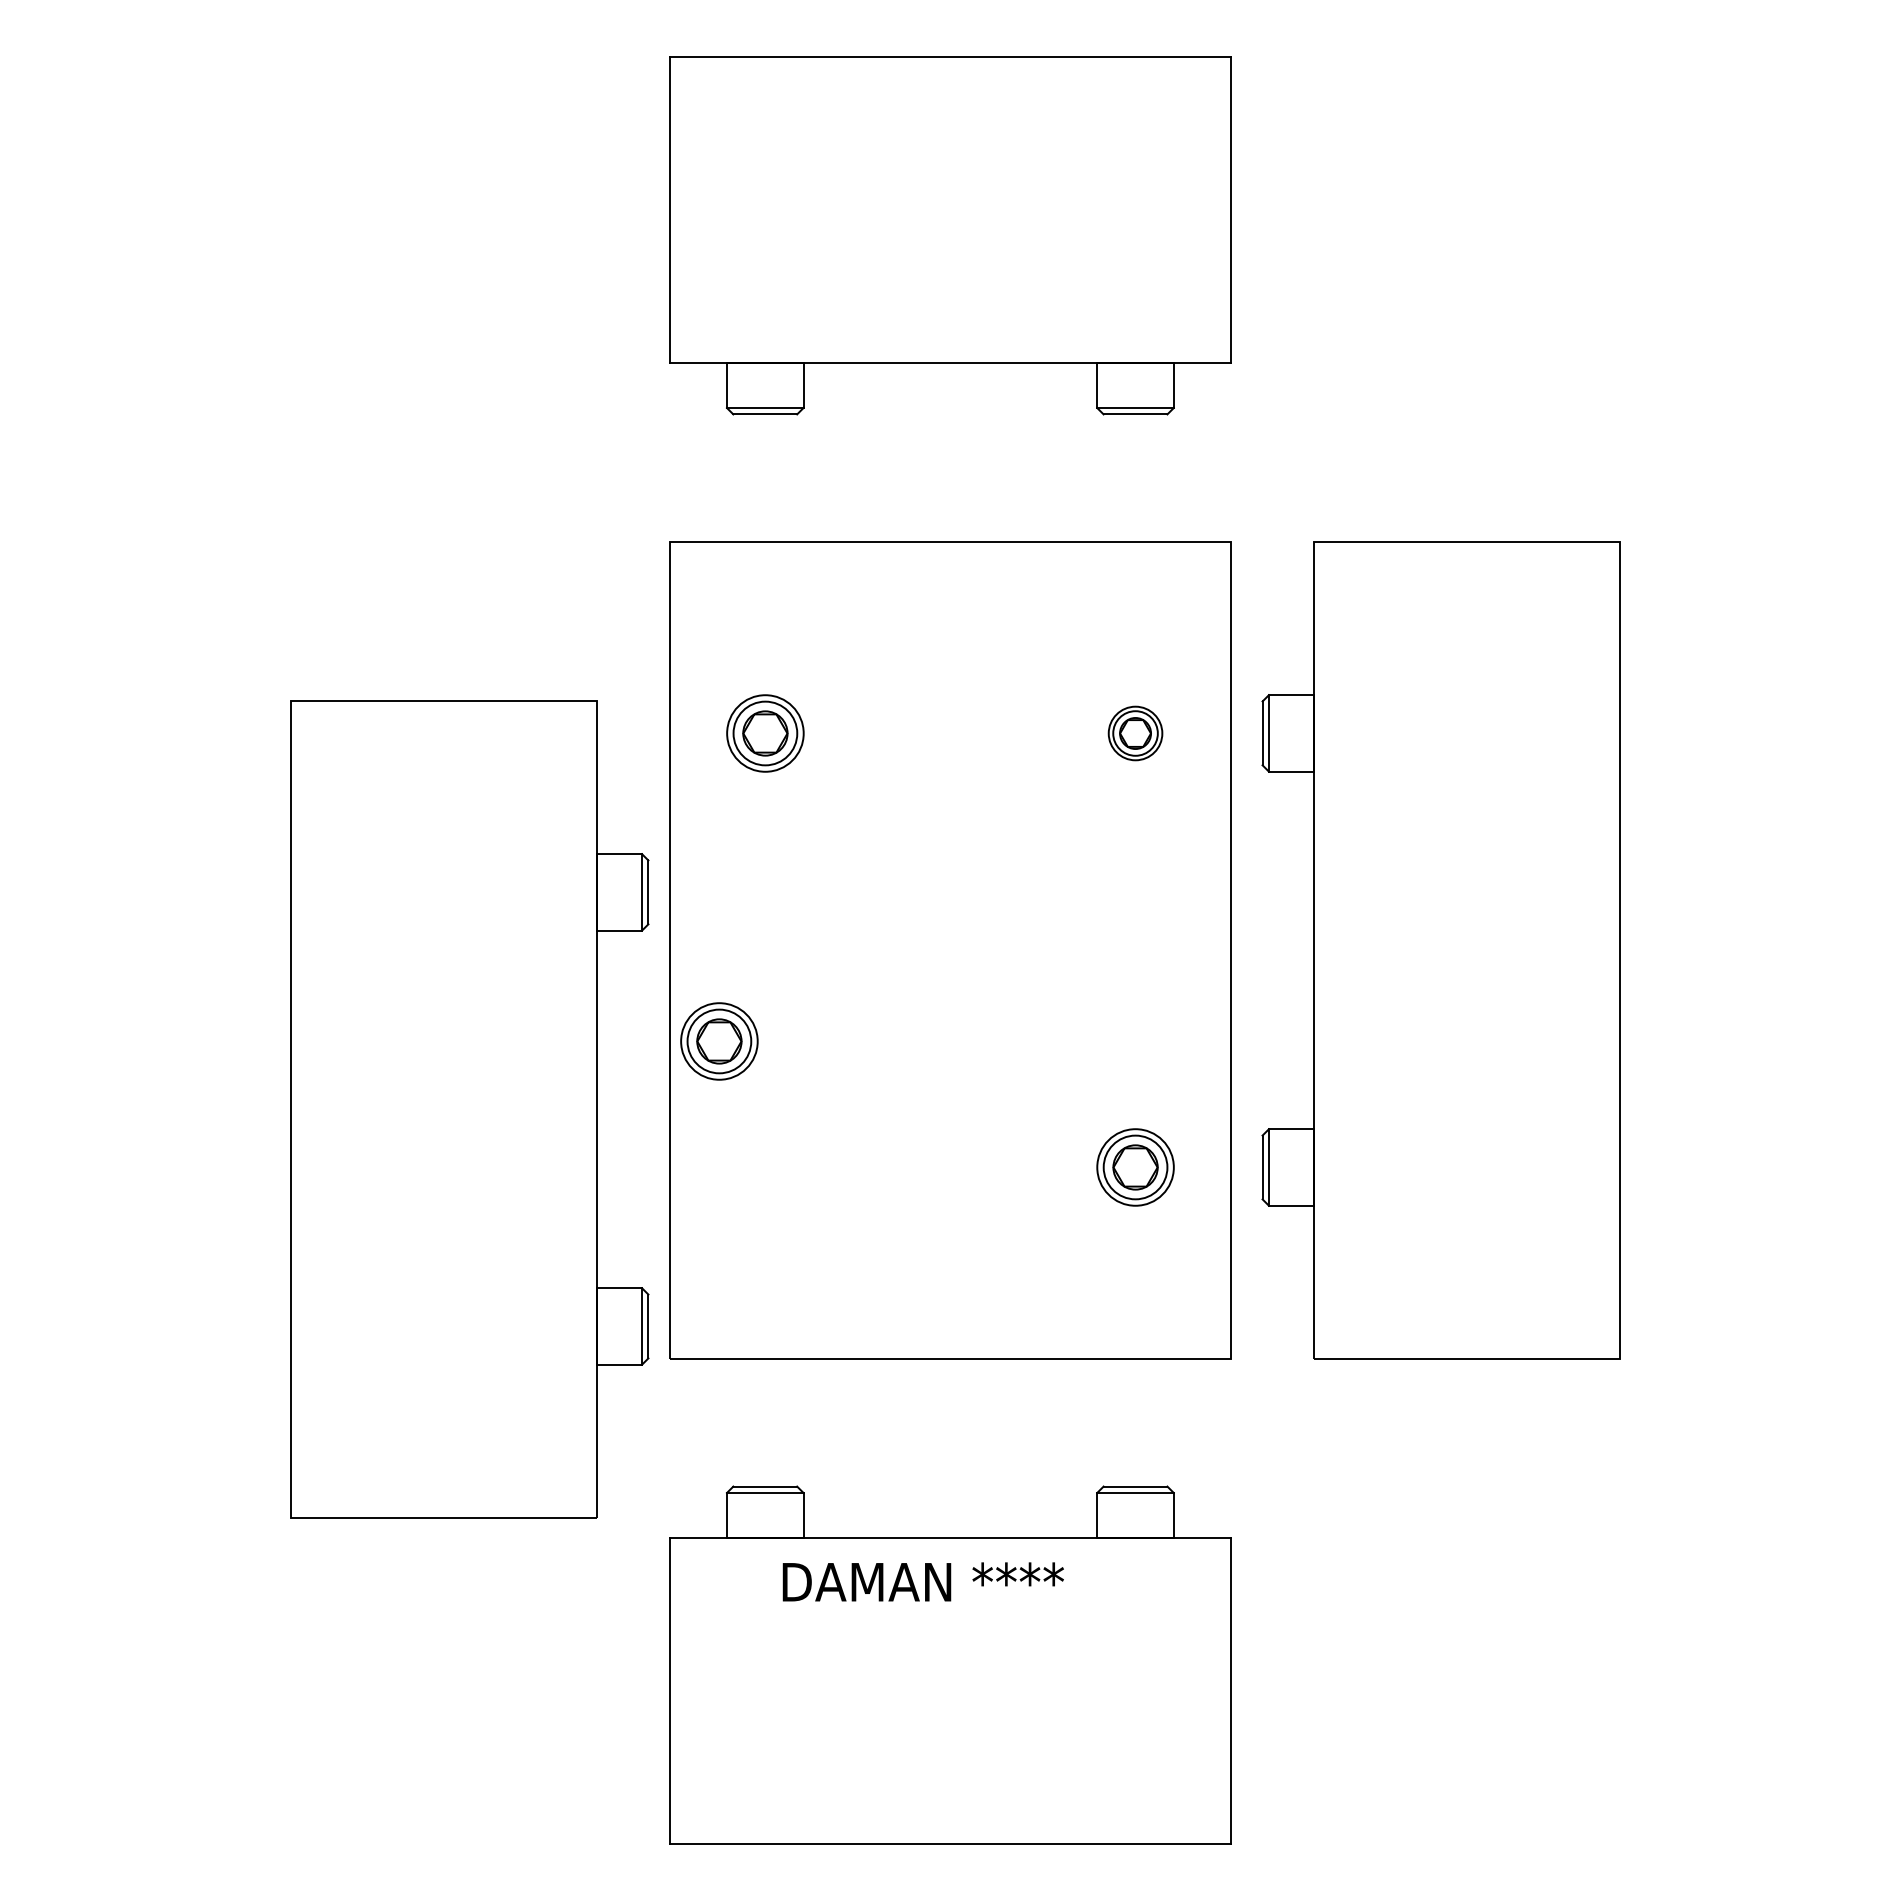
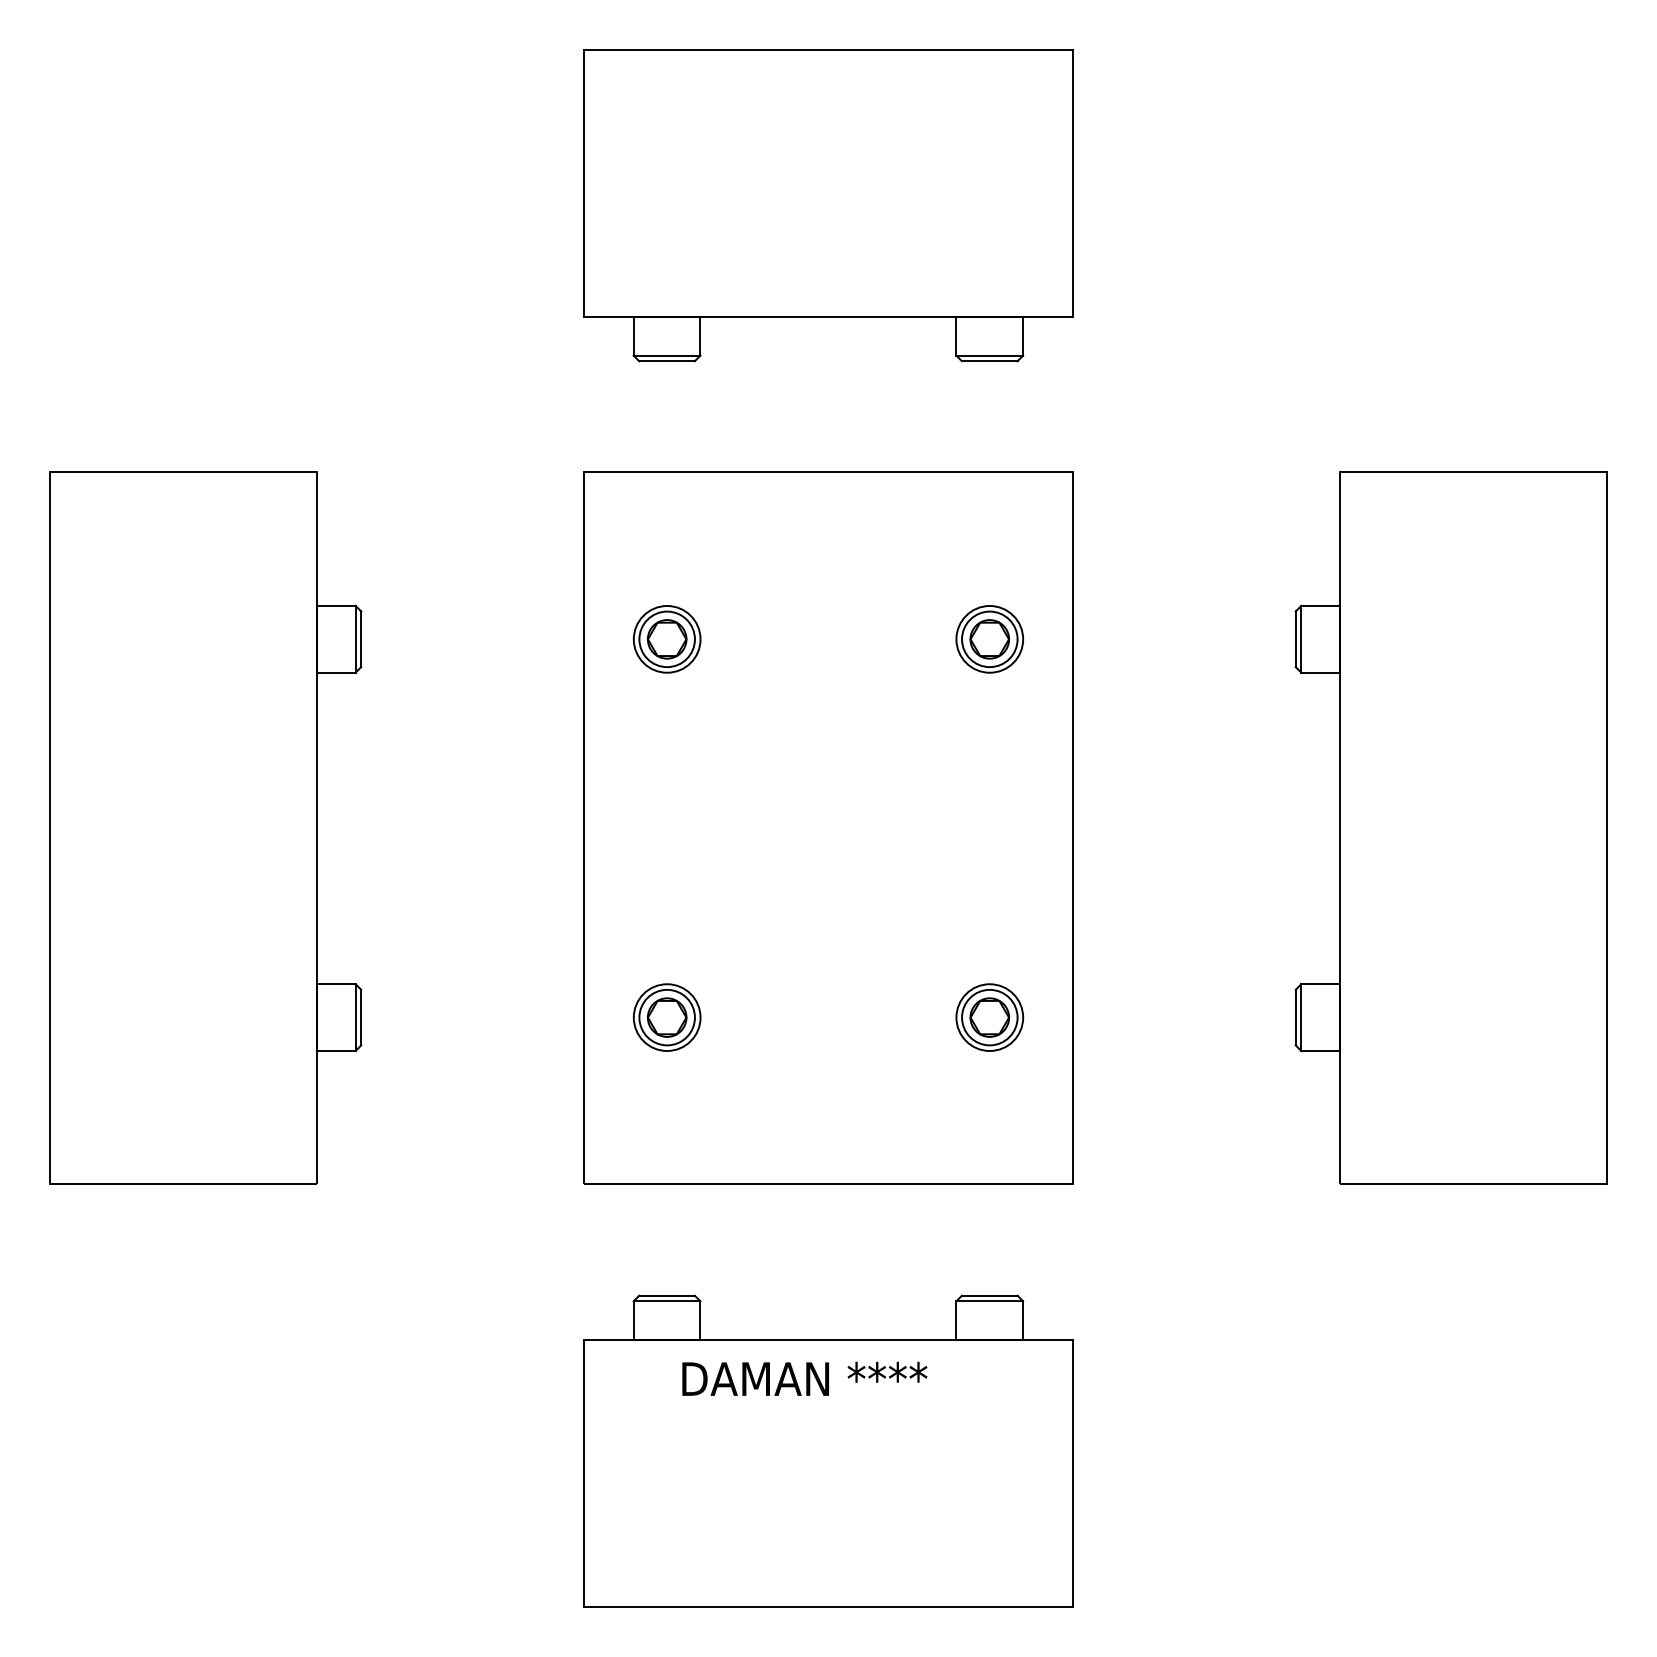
part: (1135, 733) -> (989, 639), size x1.43
part: (1440, 950) -> (1450, 828), moved
part: (719, 1041) -> (667, 1017), moved
part: (469, 1109) -> (205, 828), moved

